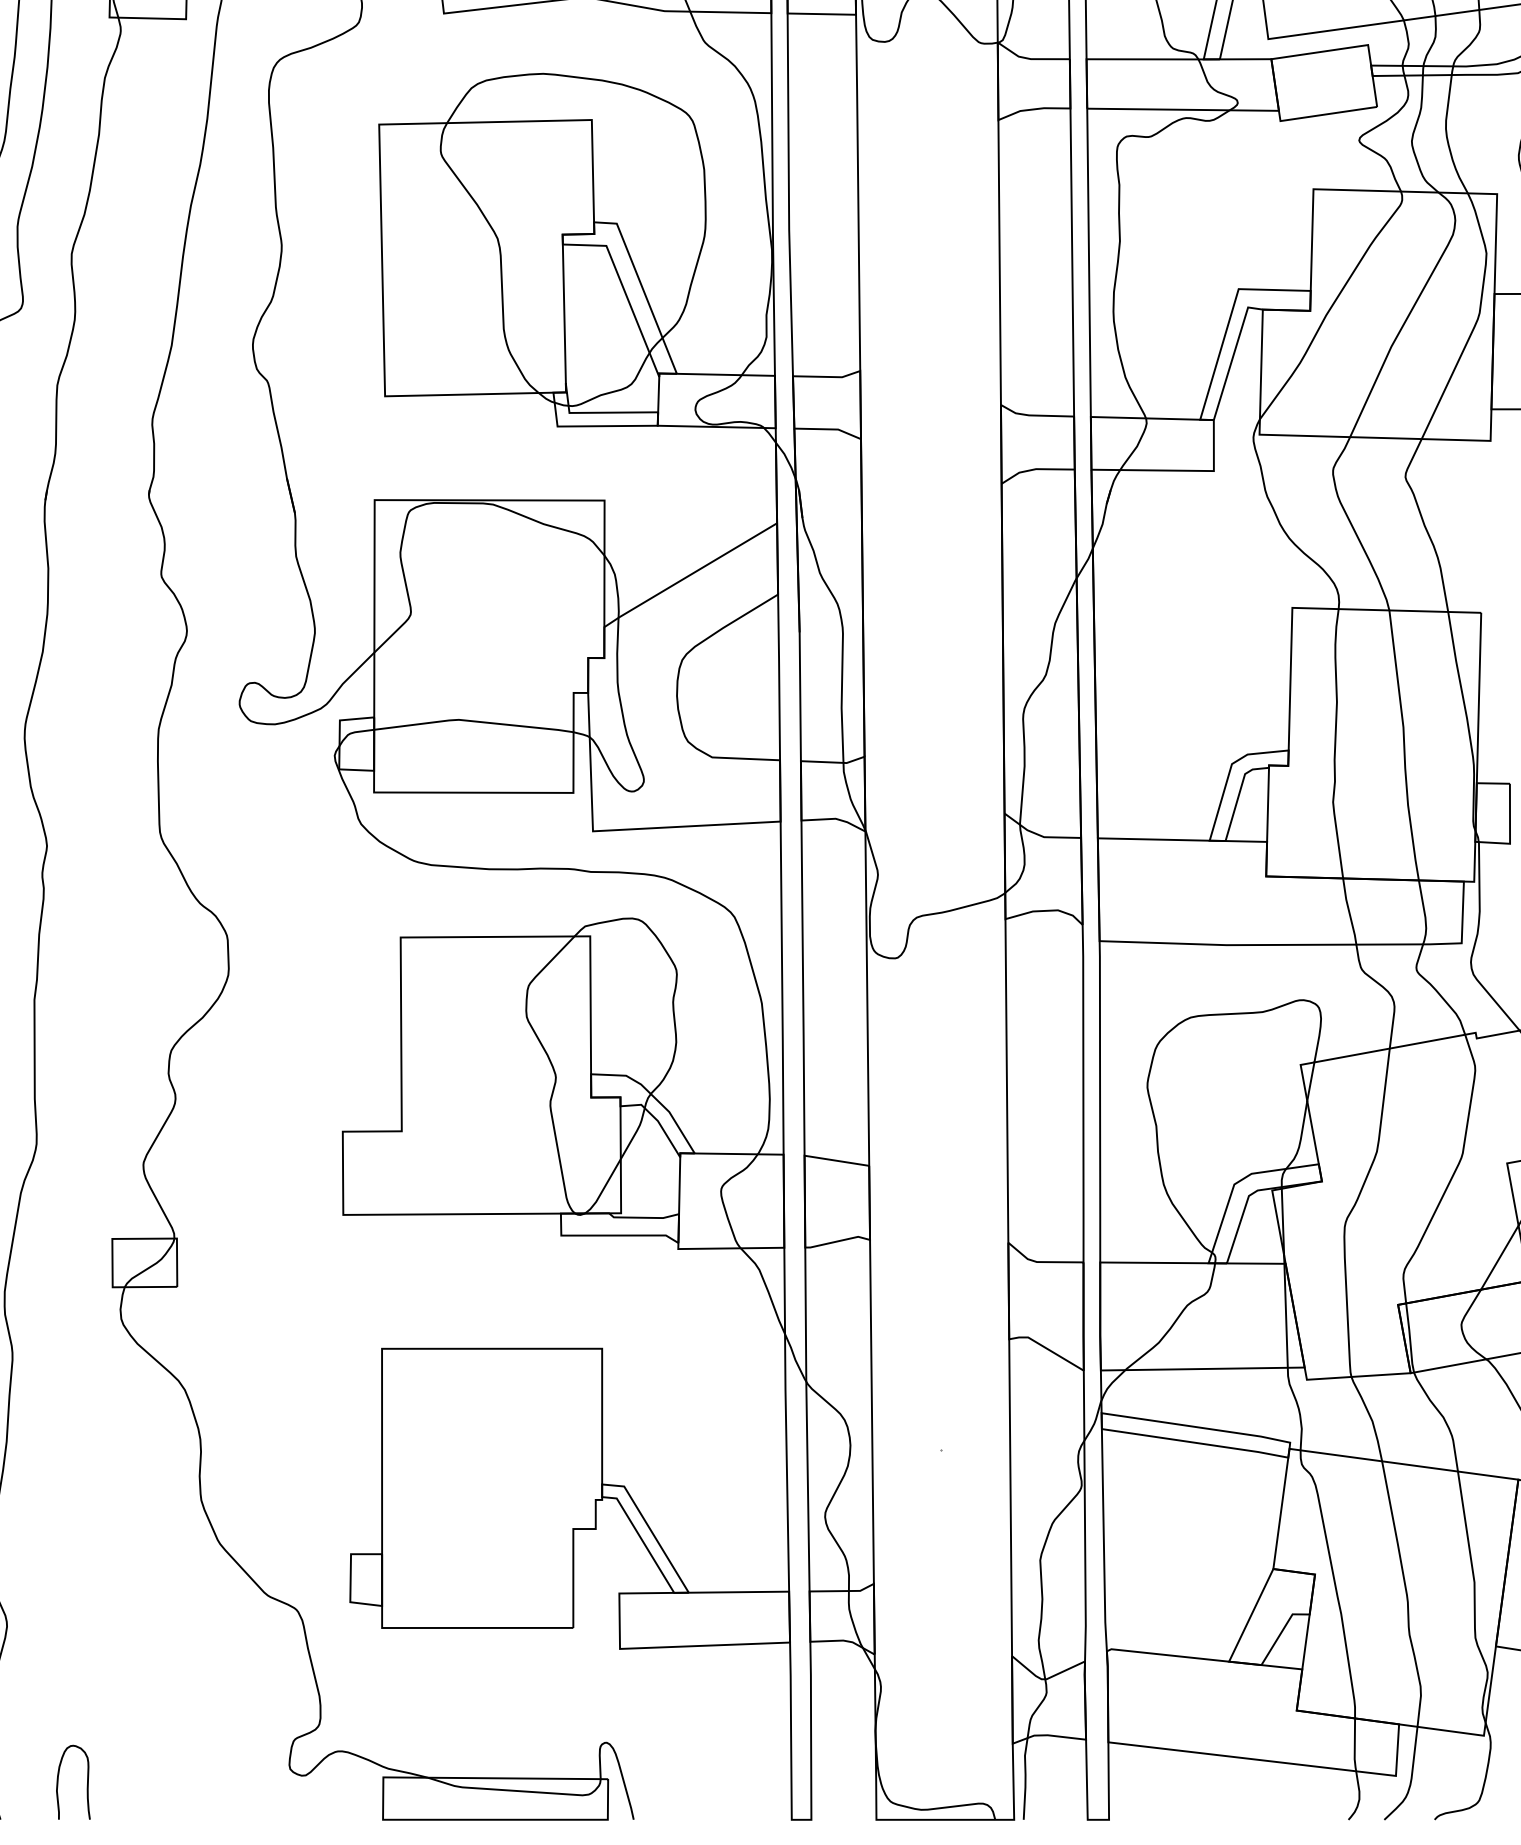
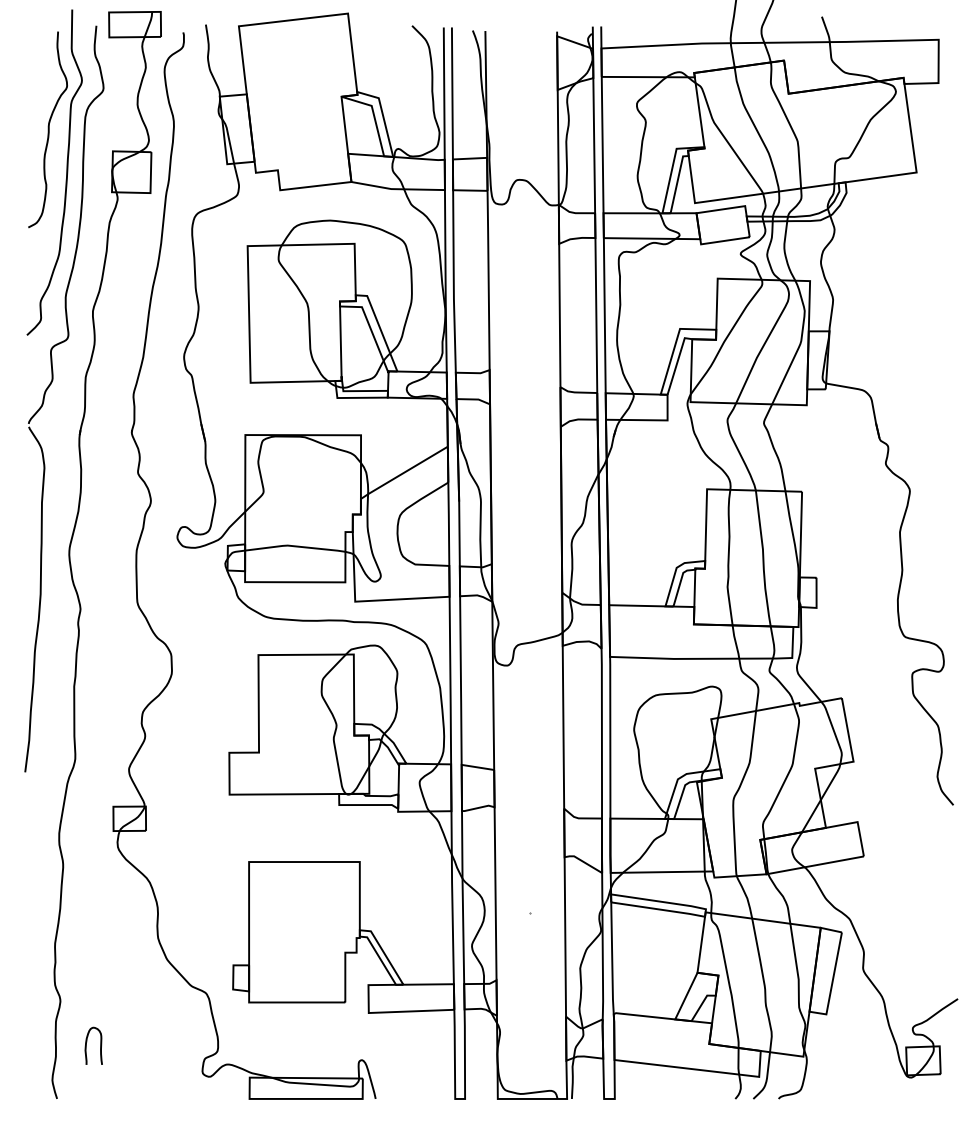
curve: (60, 1775) -> (87, 1042), moved

